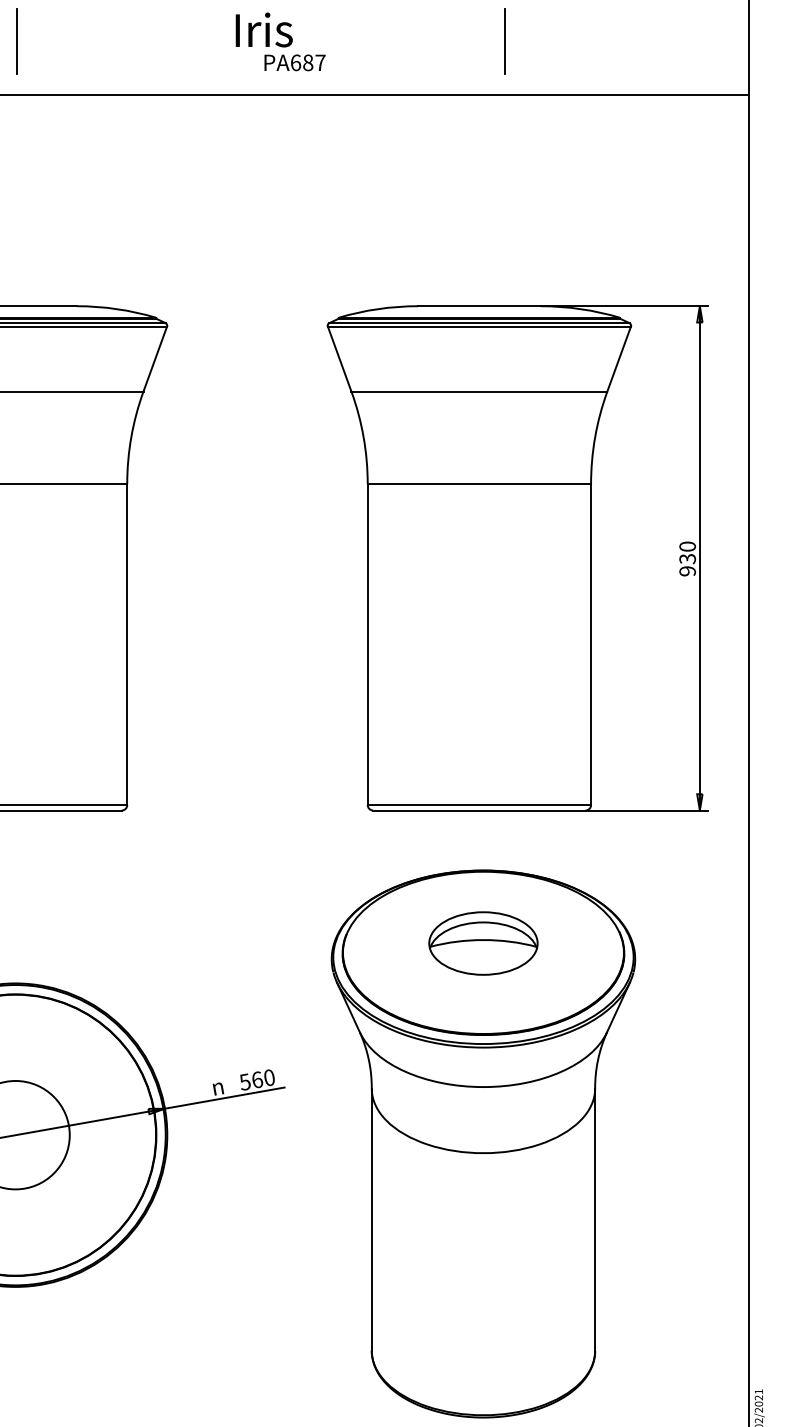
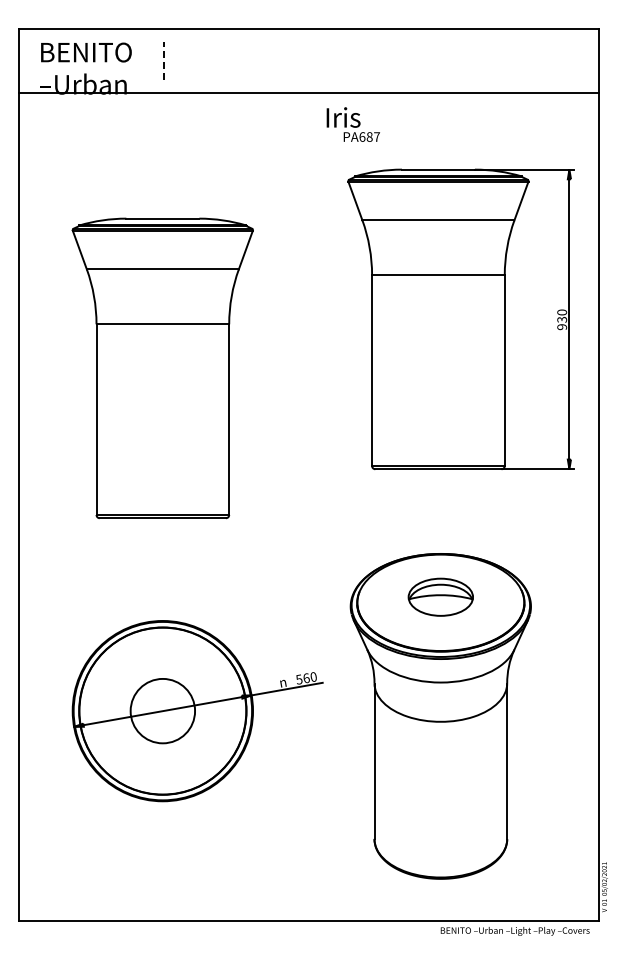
line: (16, 40) -> (163, 60), solid -> dashed
line: (504, 40) -> (453, 60), removed
text: (279, 41) -> (352, 124), moved
part: (516, 556) -> (460, 318), moved

